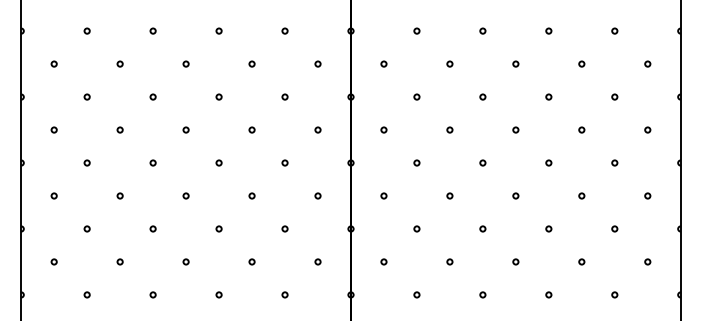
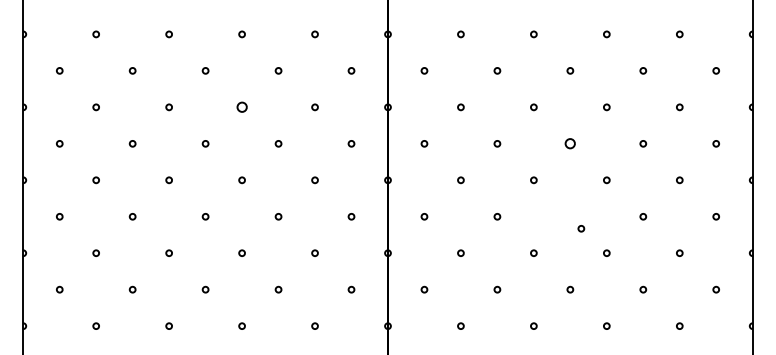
part: (218, 97) -> (241, 107), size x1.6
part: (516, 129) -> (570, 143), size x1.6
part: (516, 195) -> (581, 228), moved

